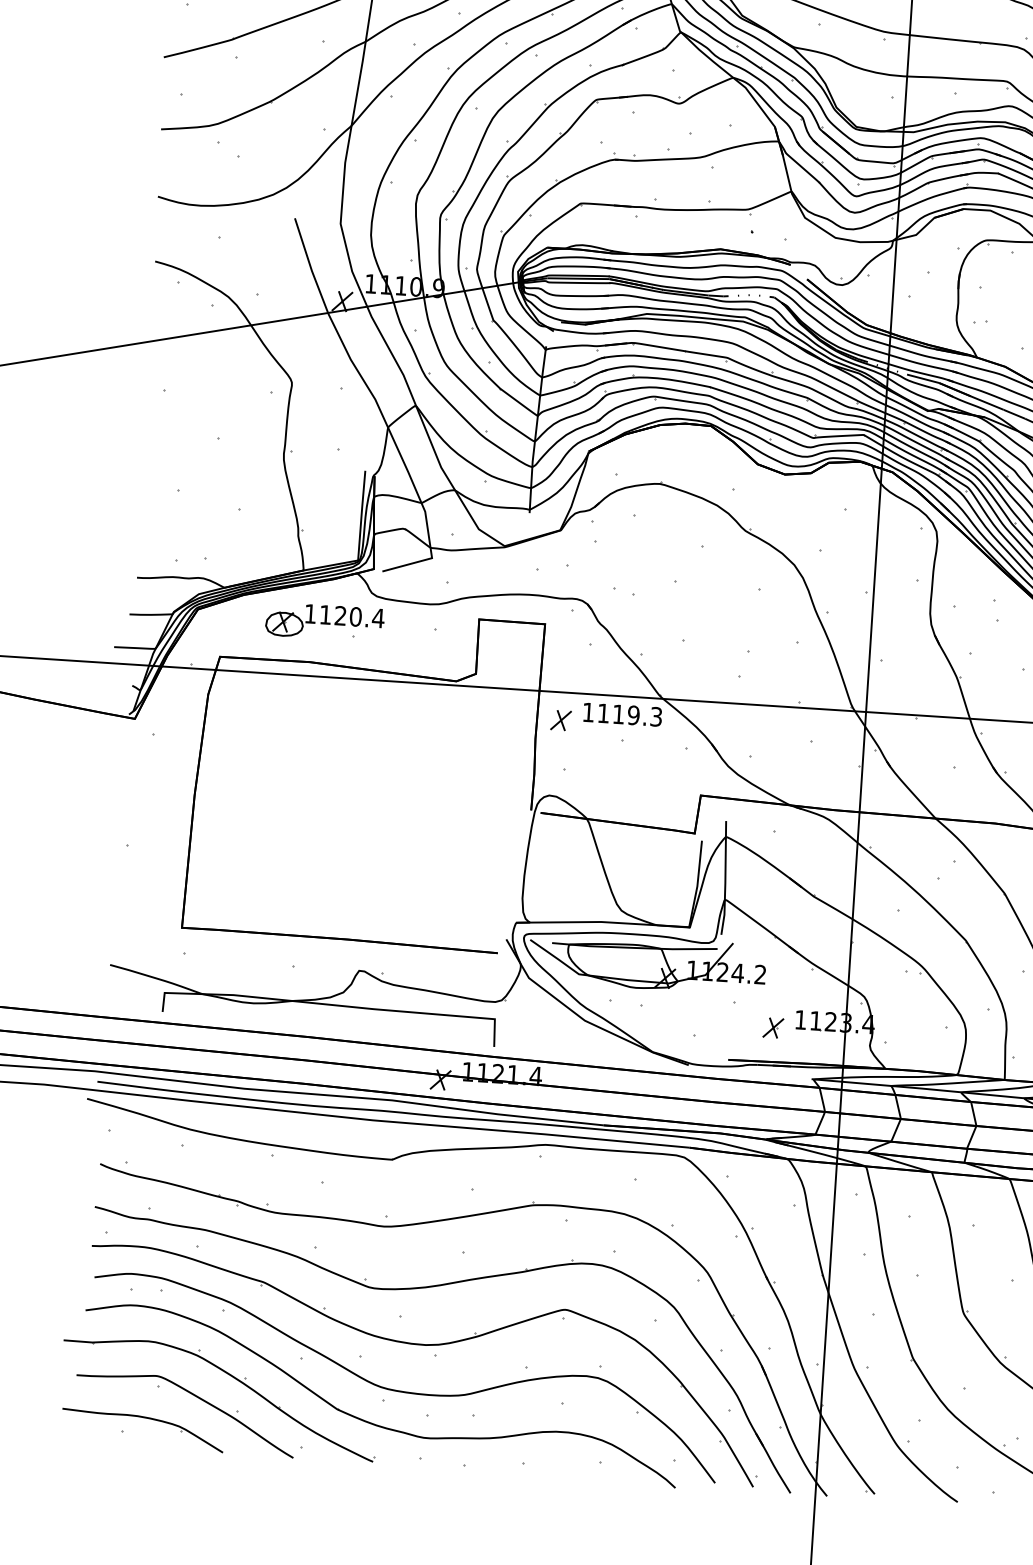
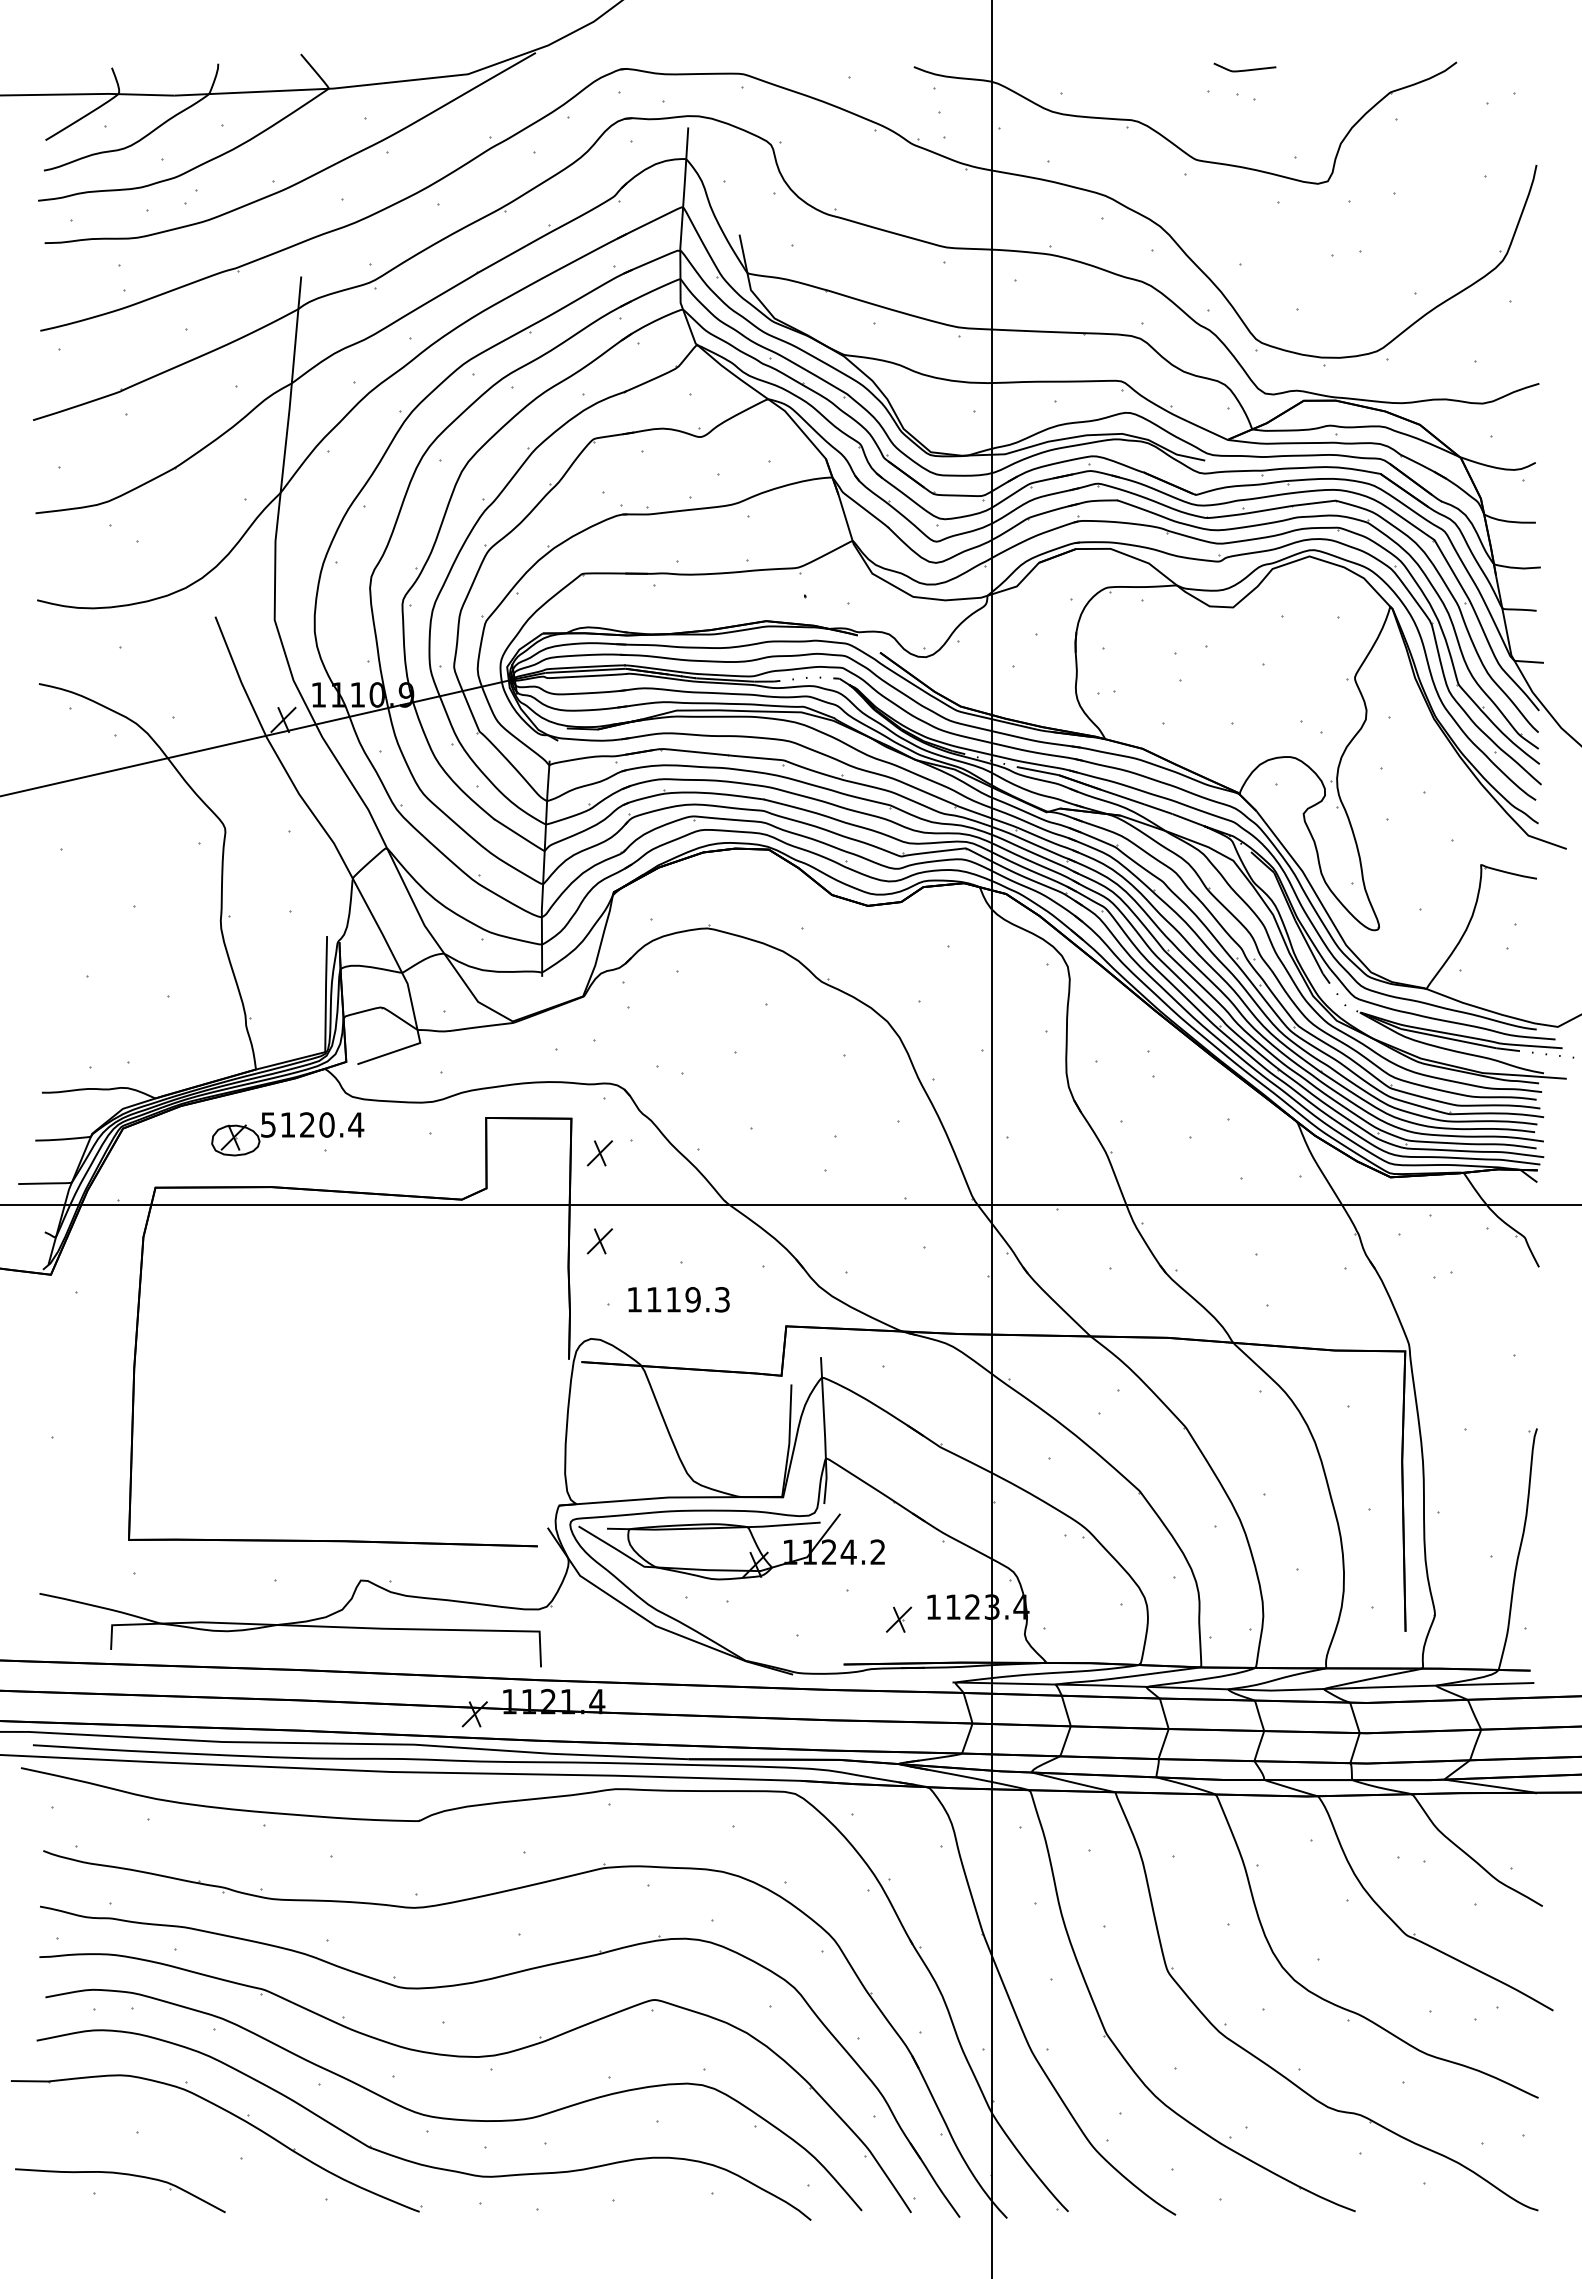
text: (310, 613) -> (268, 1124), 1120.4 -> 5120.4
part: (565, 652) -> (599, 1153), added
text: (622, 714) -> (678, 1299), moved
curve: (194, 1396) -> (184, 2142), removed

